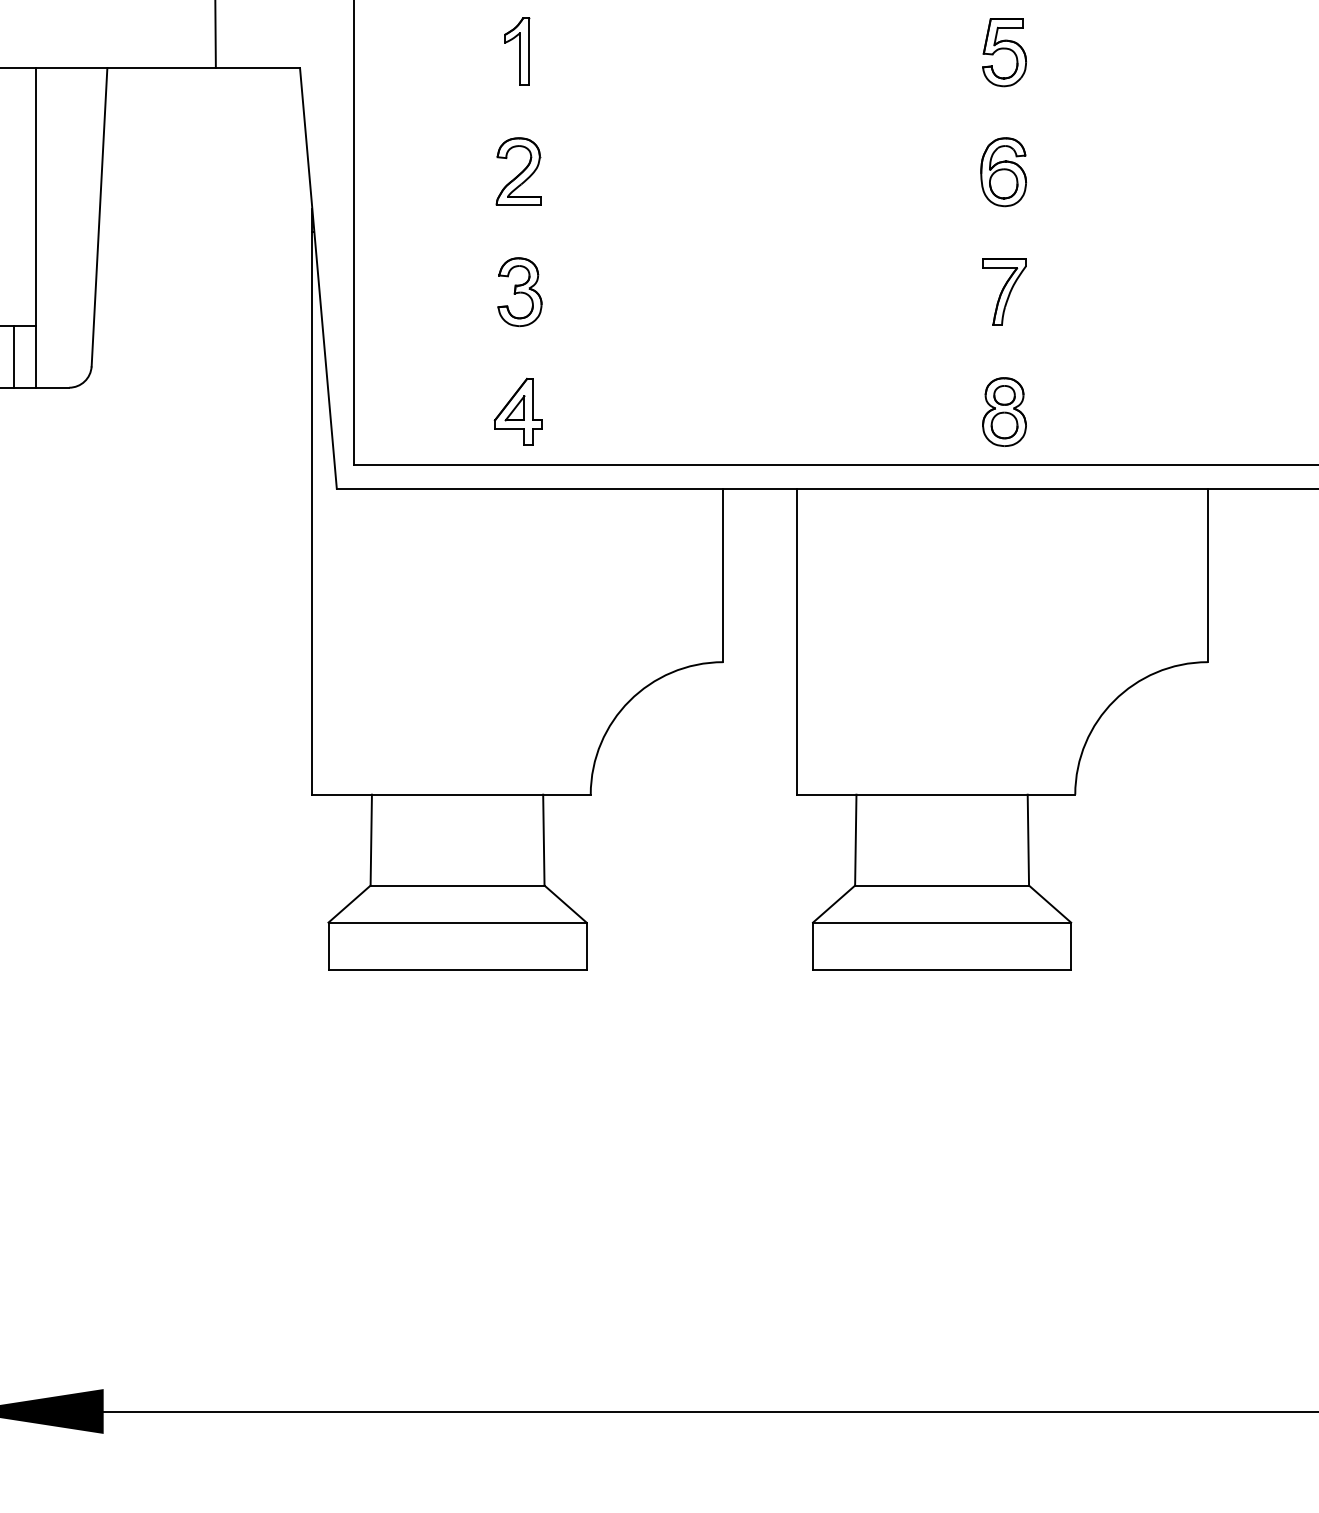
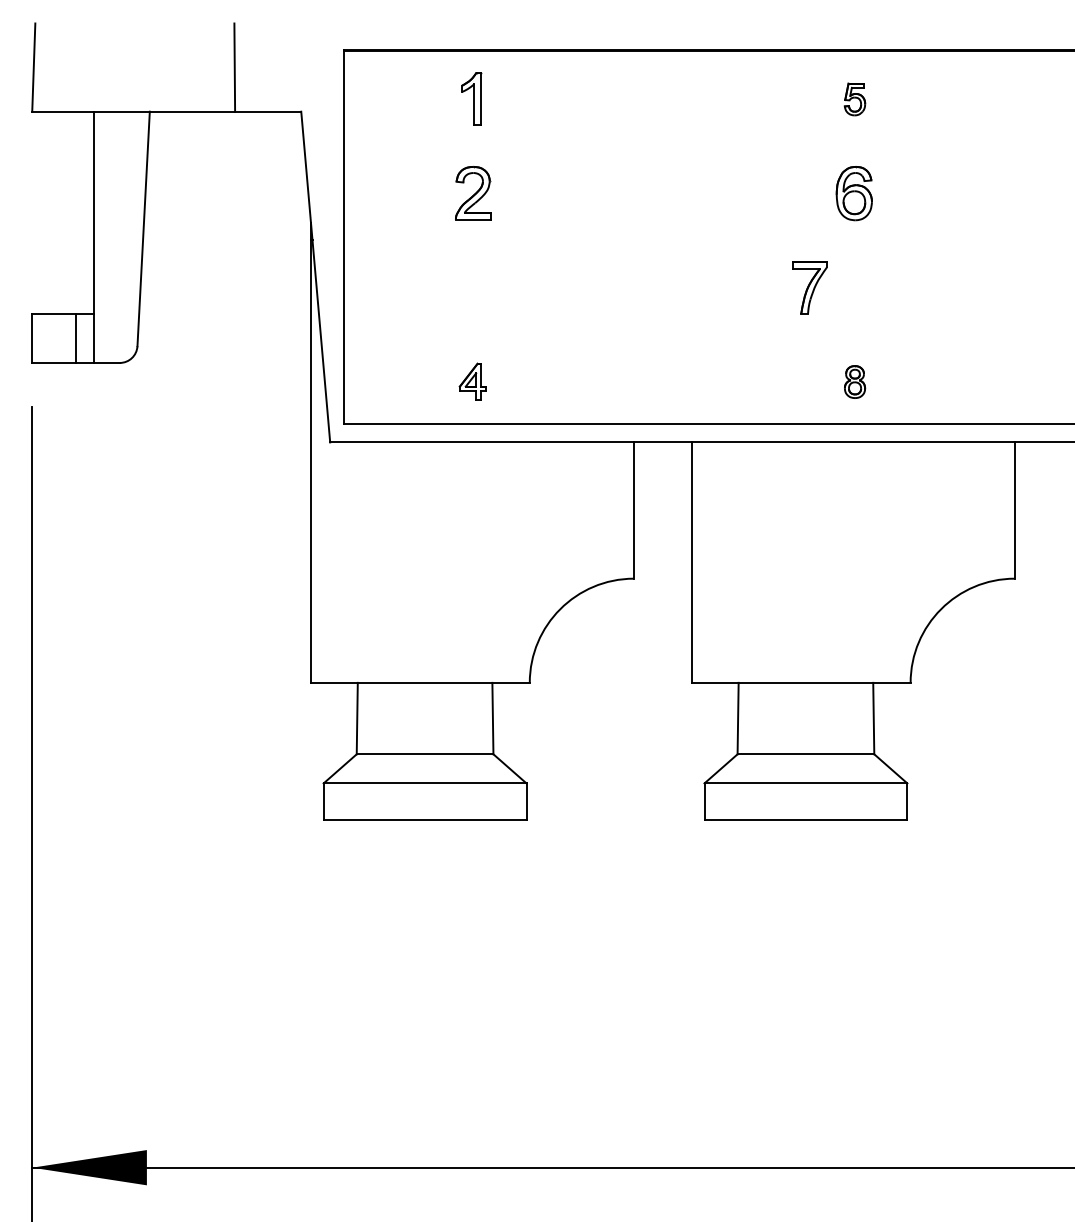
part: (1003, 52) -> (854, 99), size x0.6
part: (520, 291) -> (474, 287), removed
part: (1003, 291) -> (809, 287), moved
part: (517, 411) -> (472, 381), size x0.7
part: (1003, 411) -> (854, 381), size x0.6

